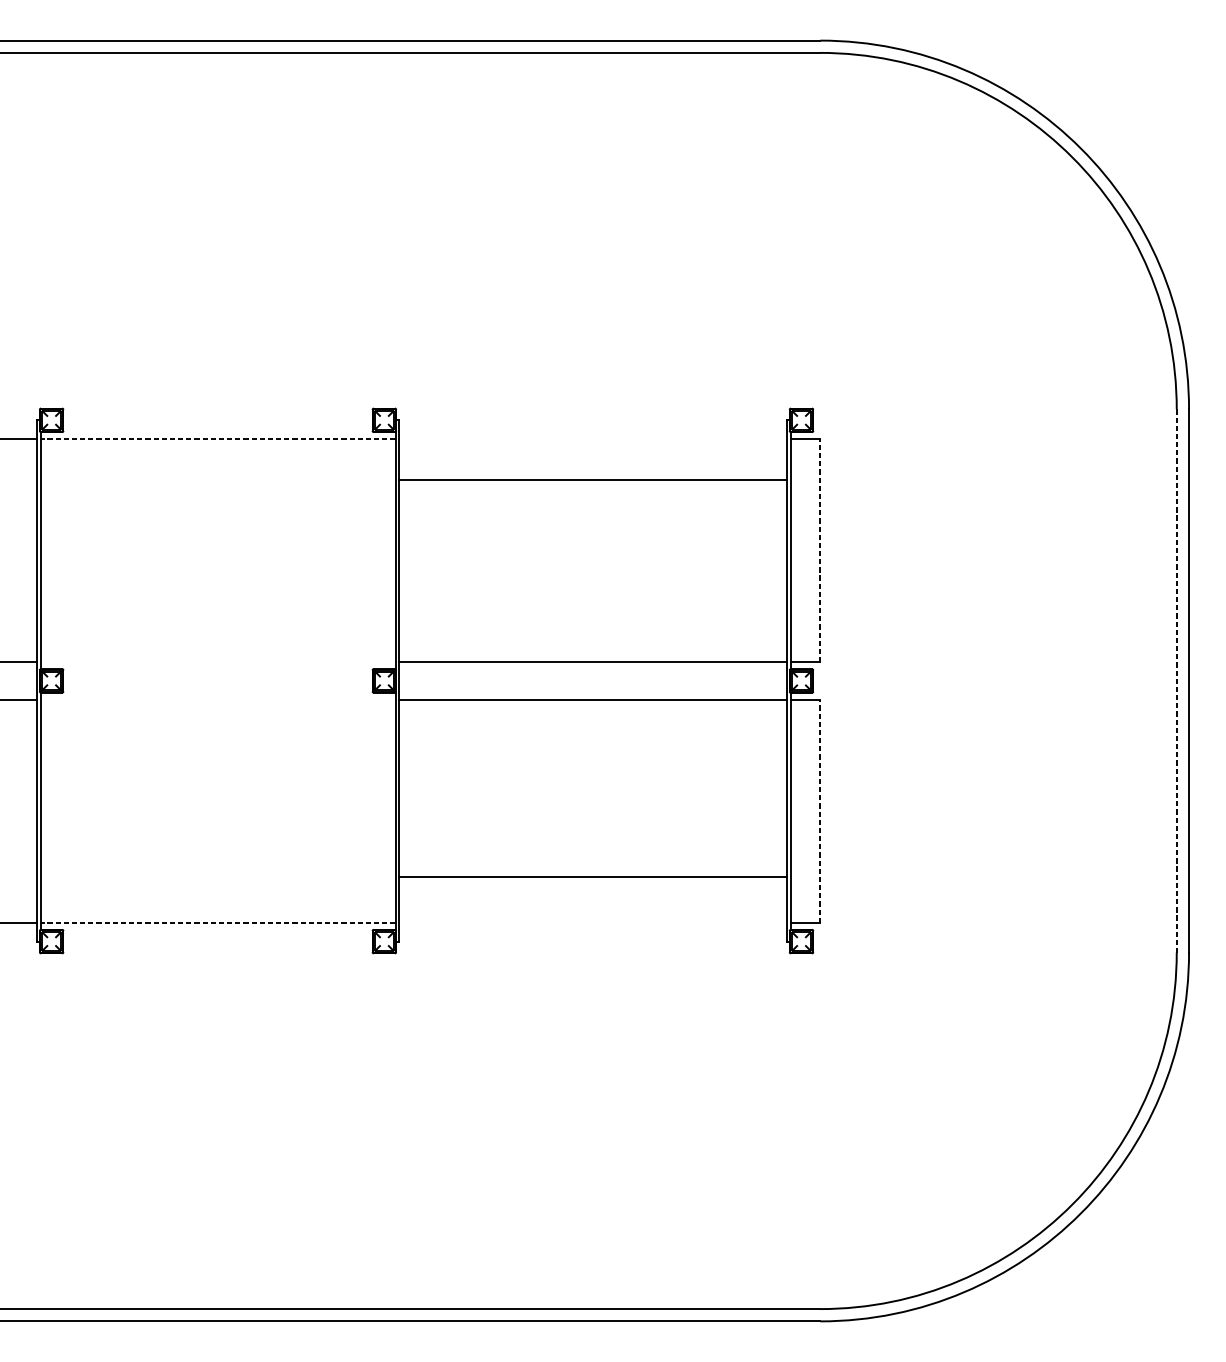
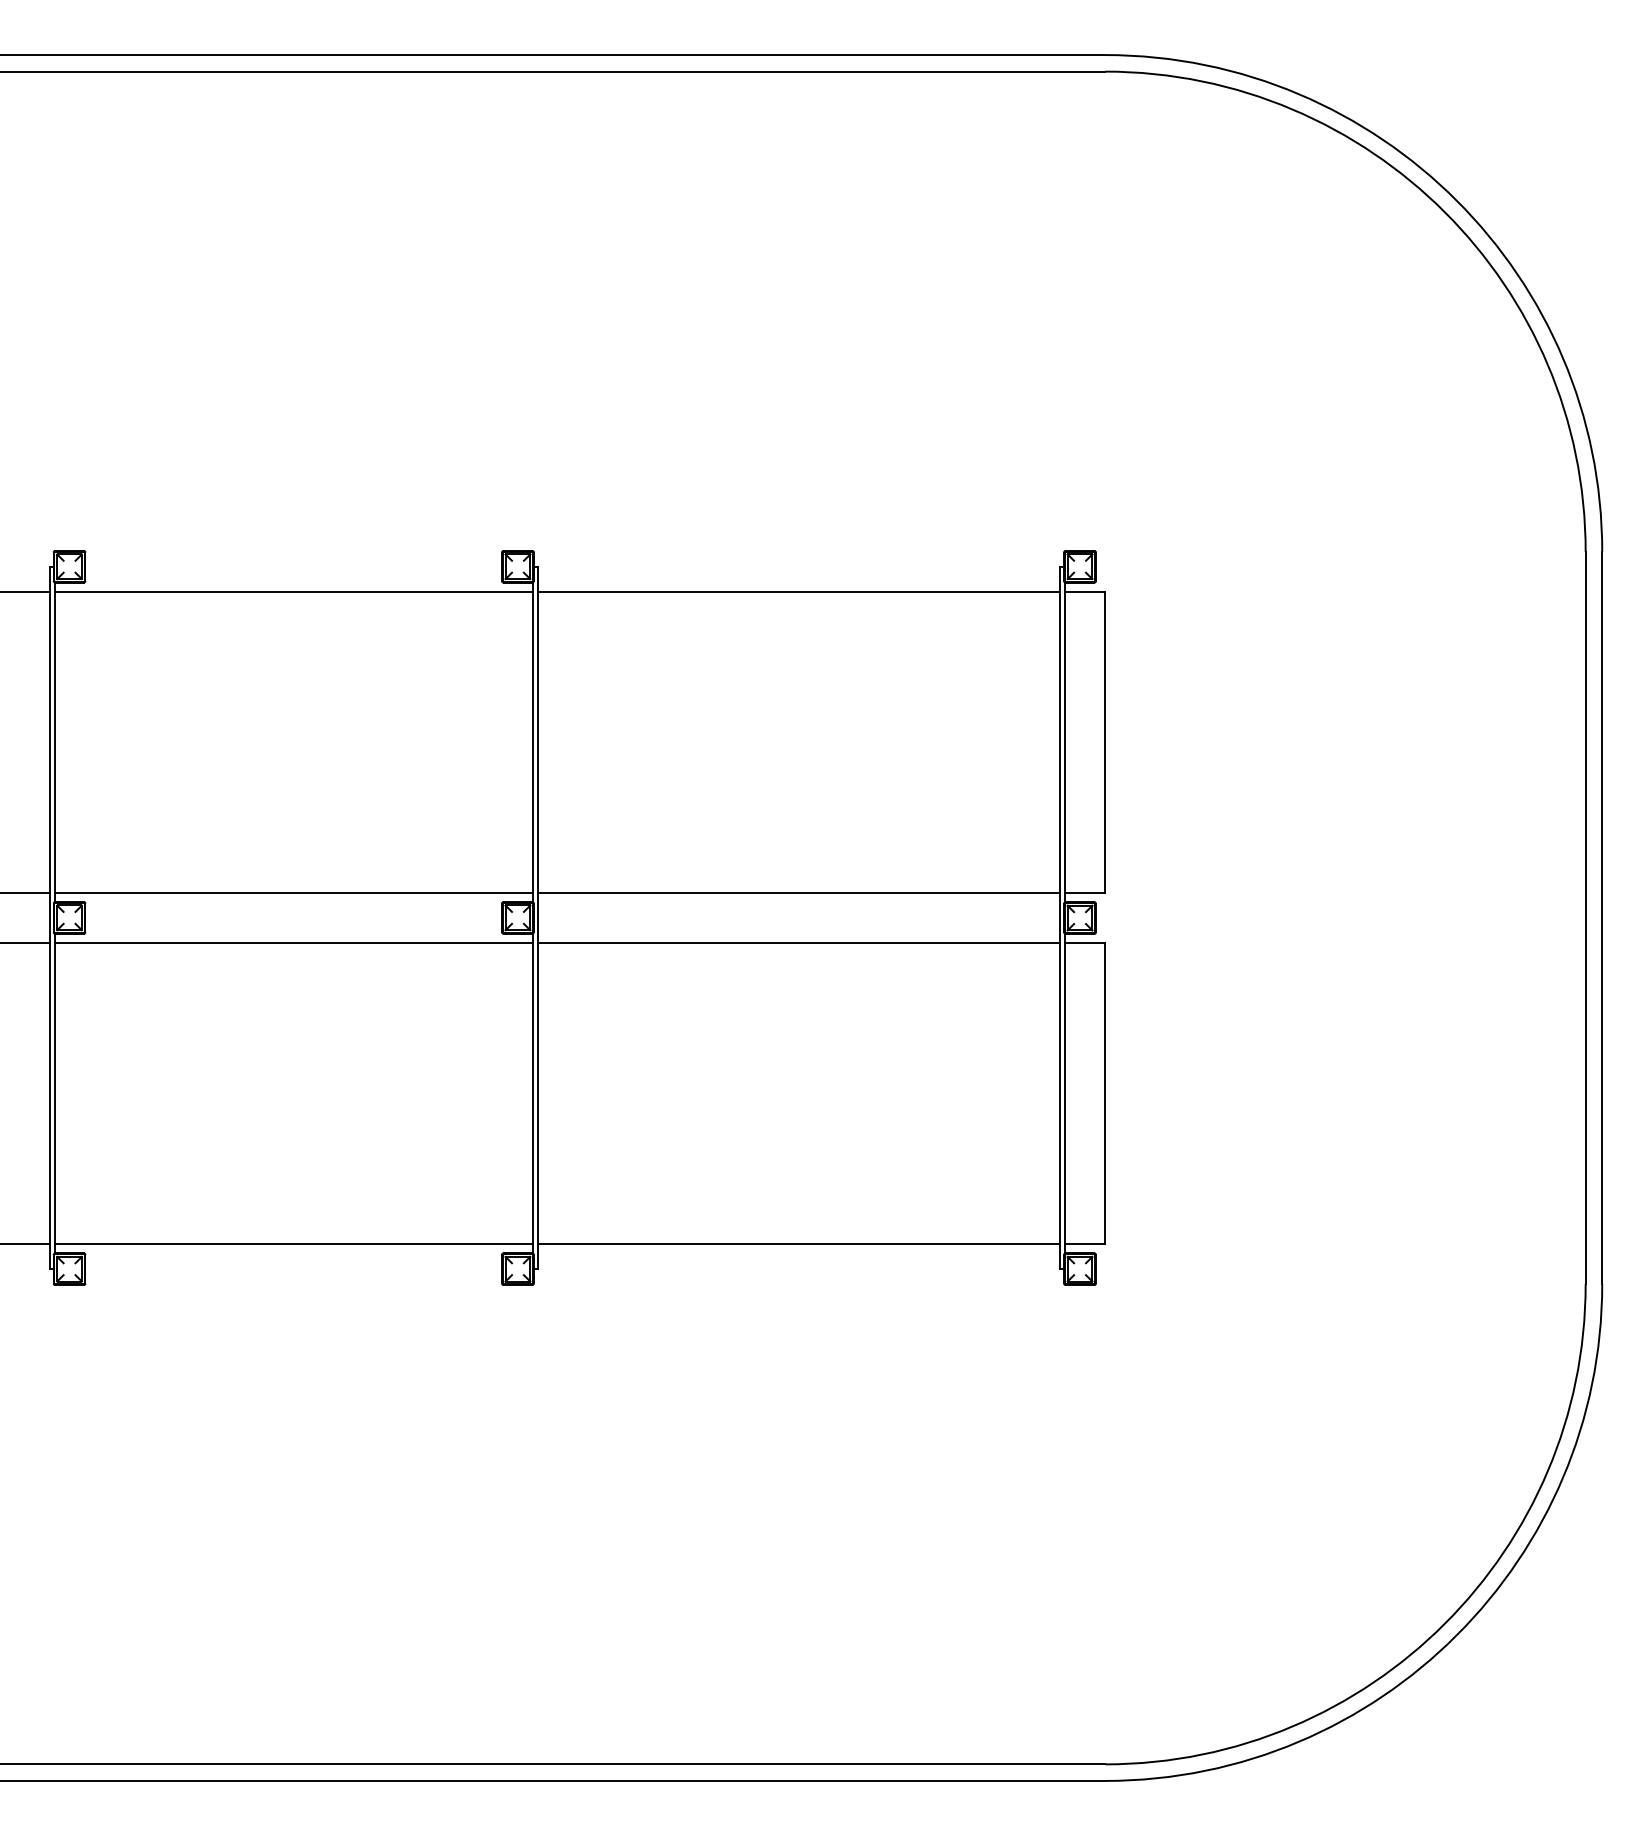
line: (217, 439) -> (293, 592), dashed -> solid
line: (592, 480) -> (798, 592), moved
line: (820, 550) -> (1105, 741), dashed -> solid
line: (217, 662) -> (293, 892), added
line: (1176, 681) -> (1585, 918), dashed -> solid
line: (217, 699) -> (293, 943), added
line: (820, 811) -> (1105, 1093), dashed -> solid
line: (592, 876) -> (798, 1243), moved
line: (217, 922) -> (293, 1243), dashed -> solid

